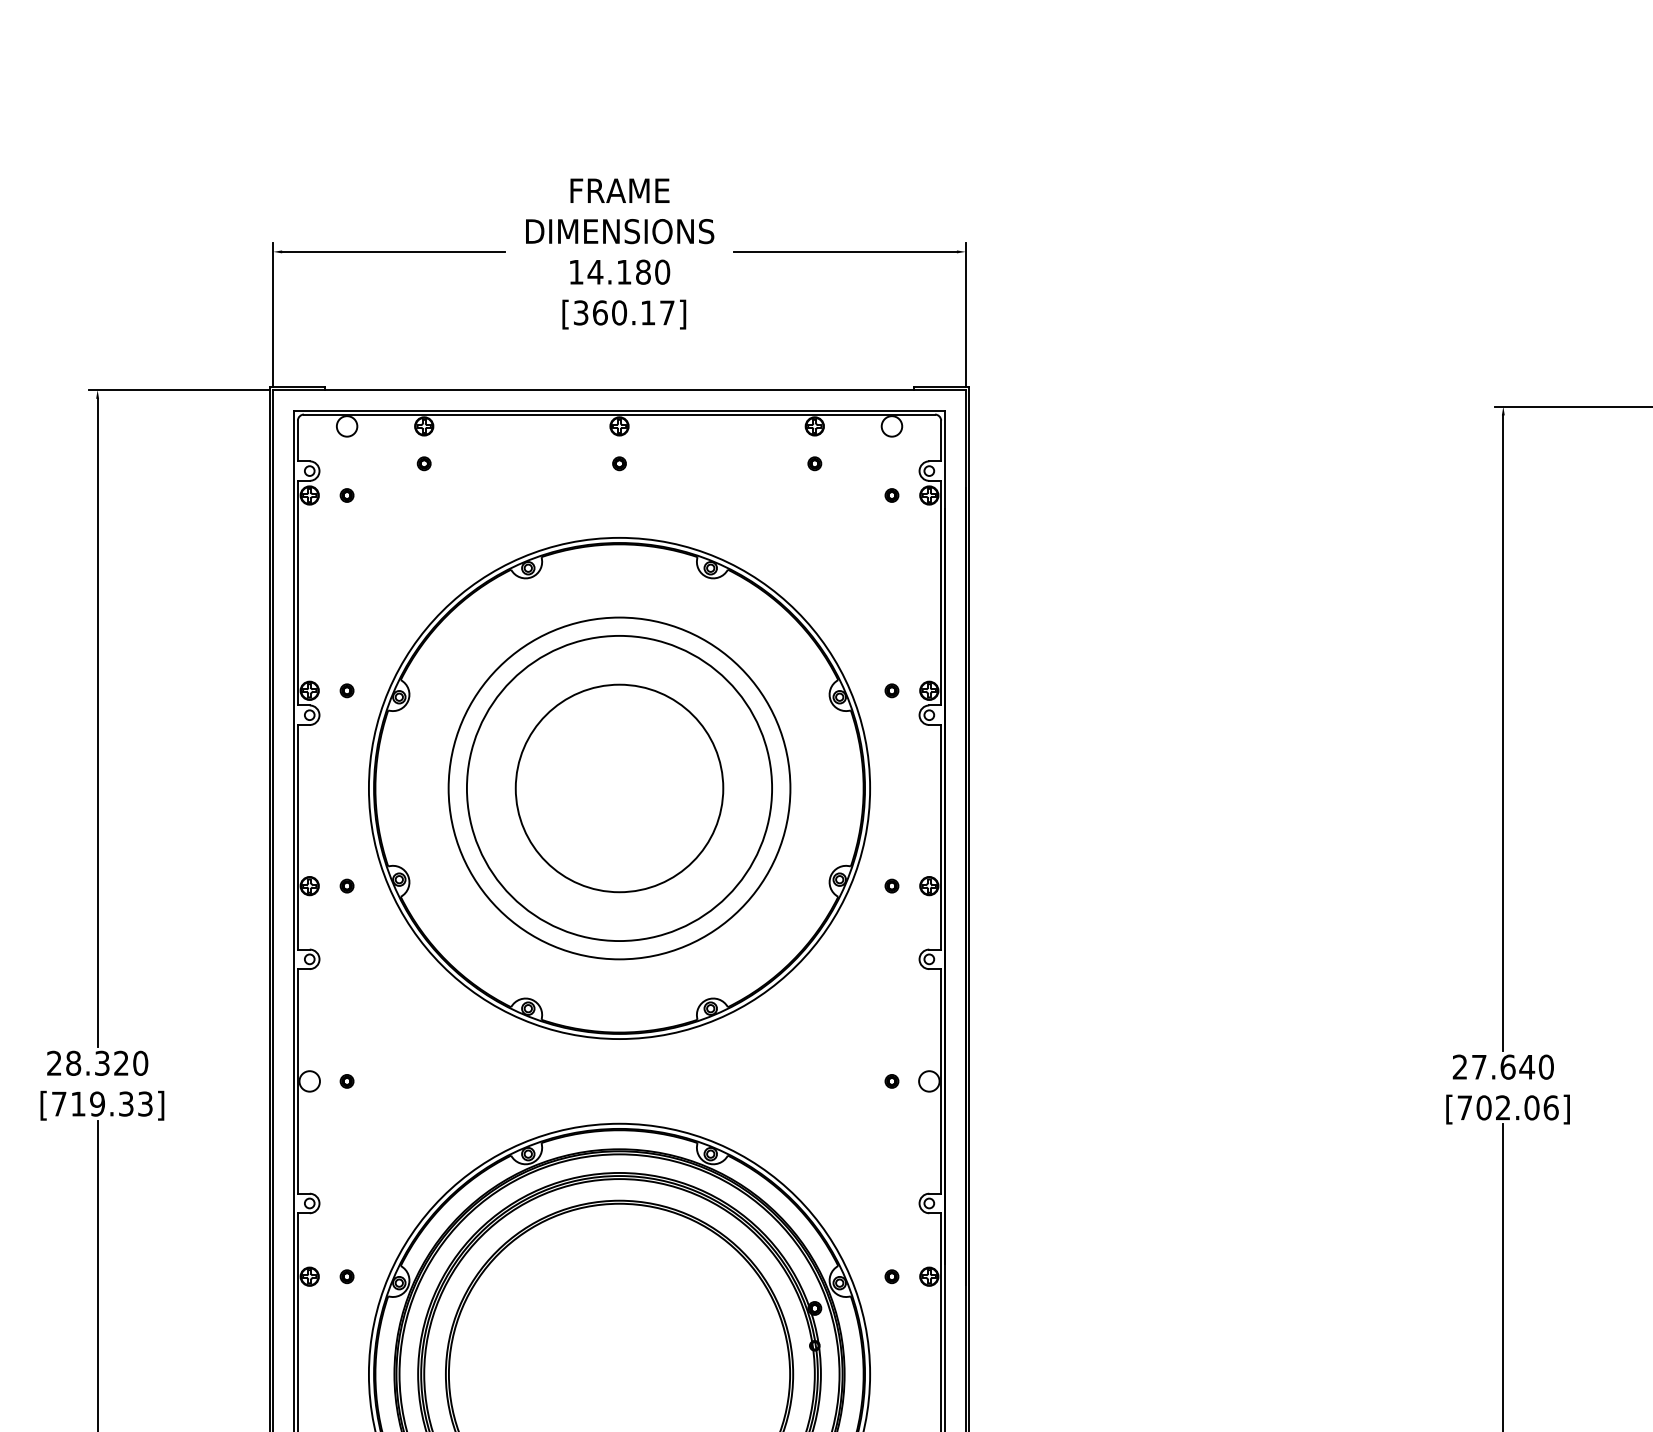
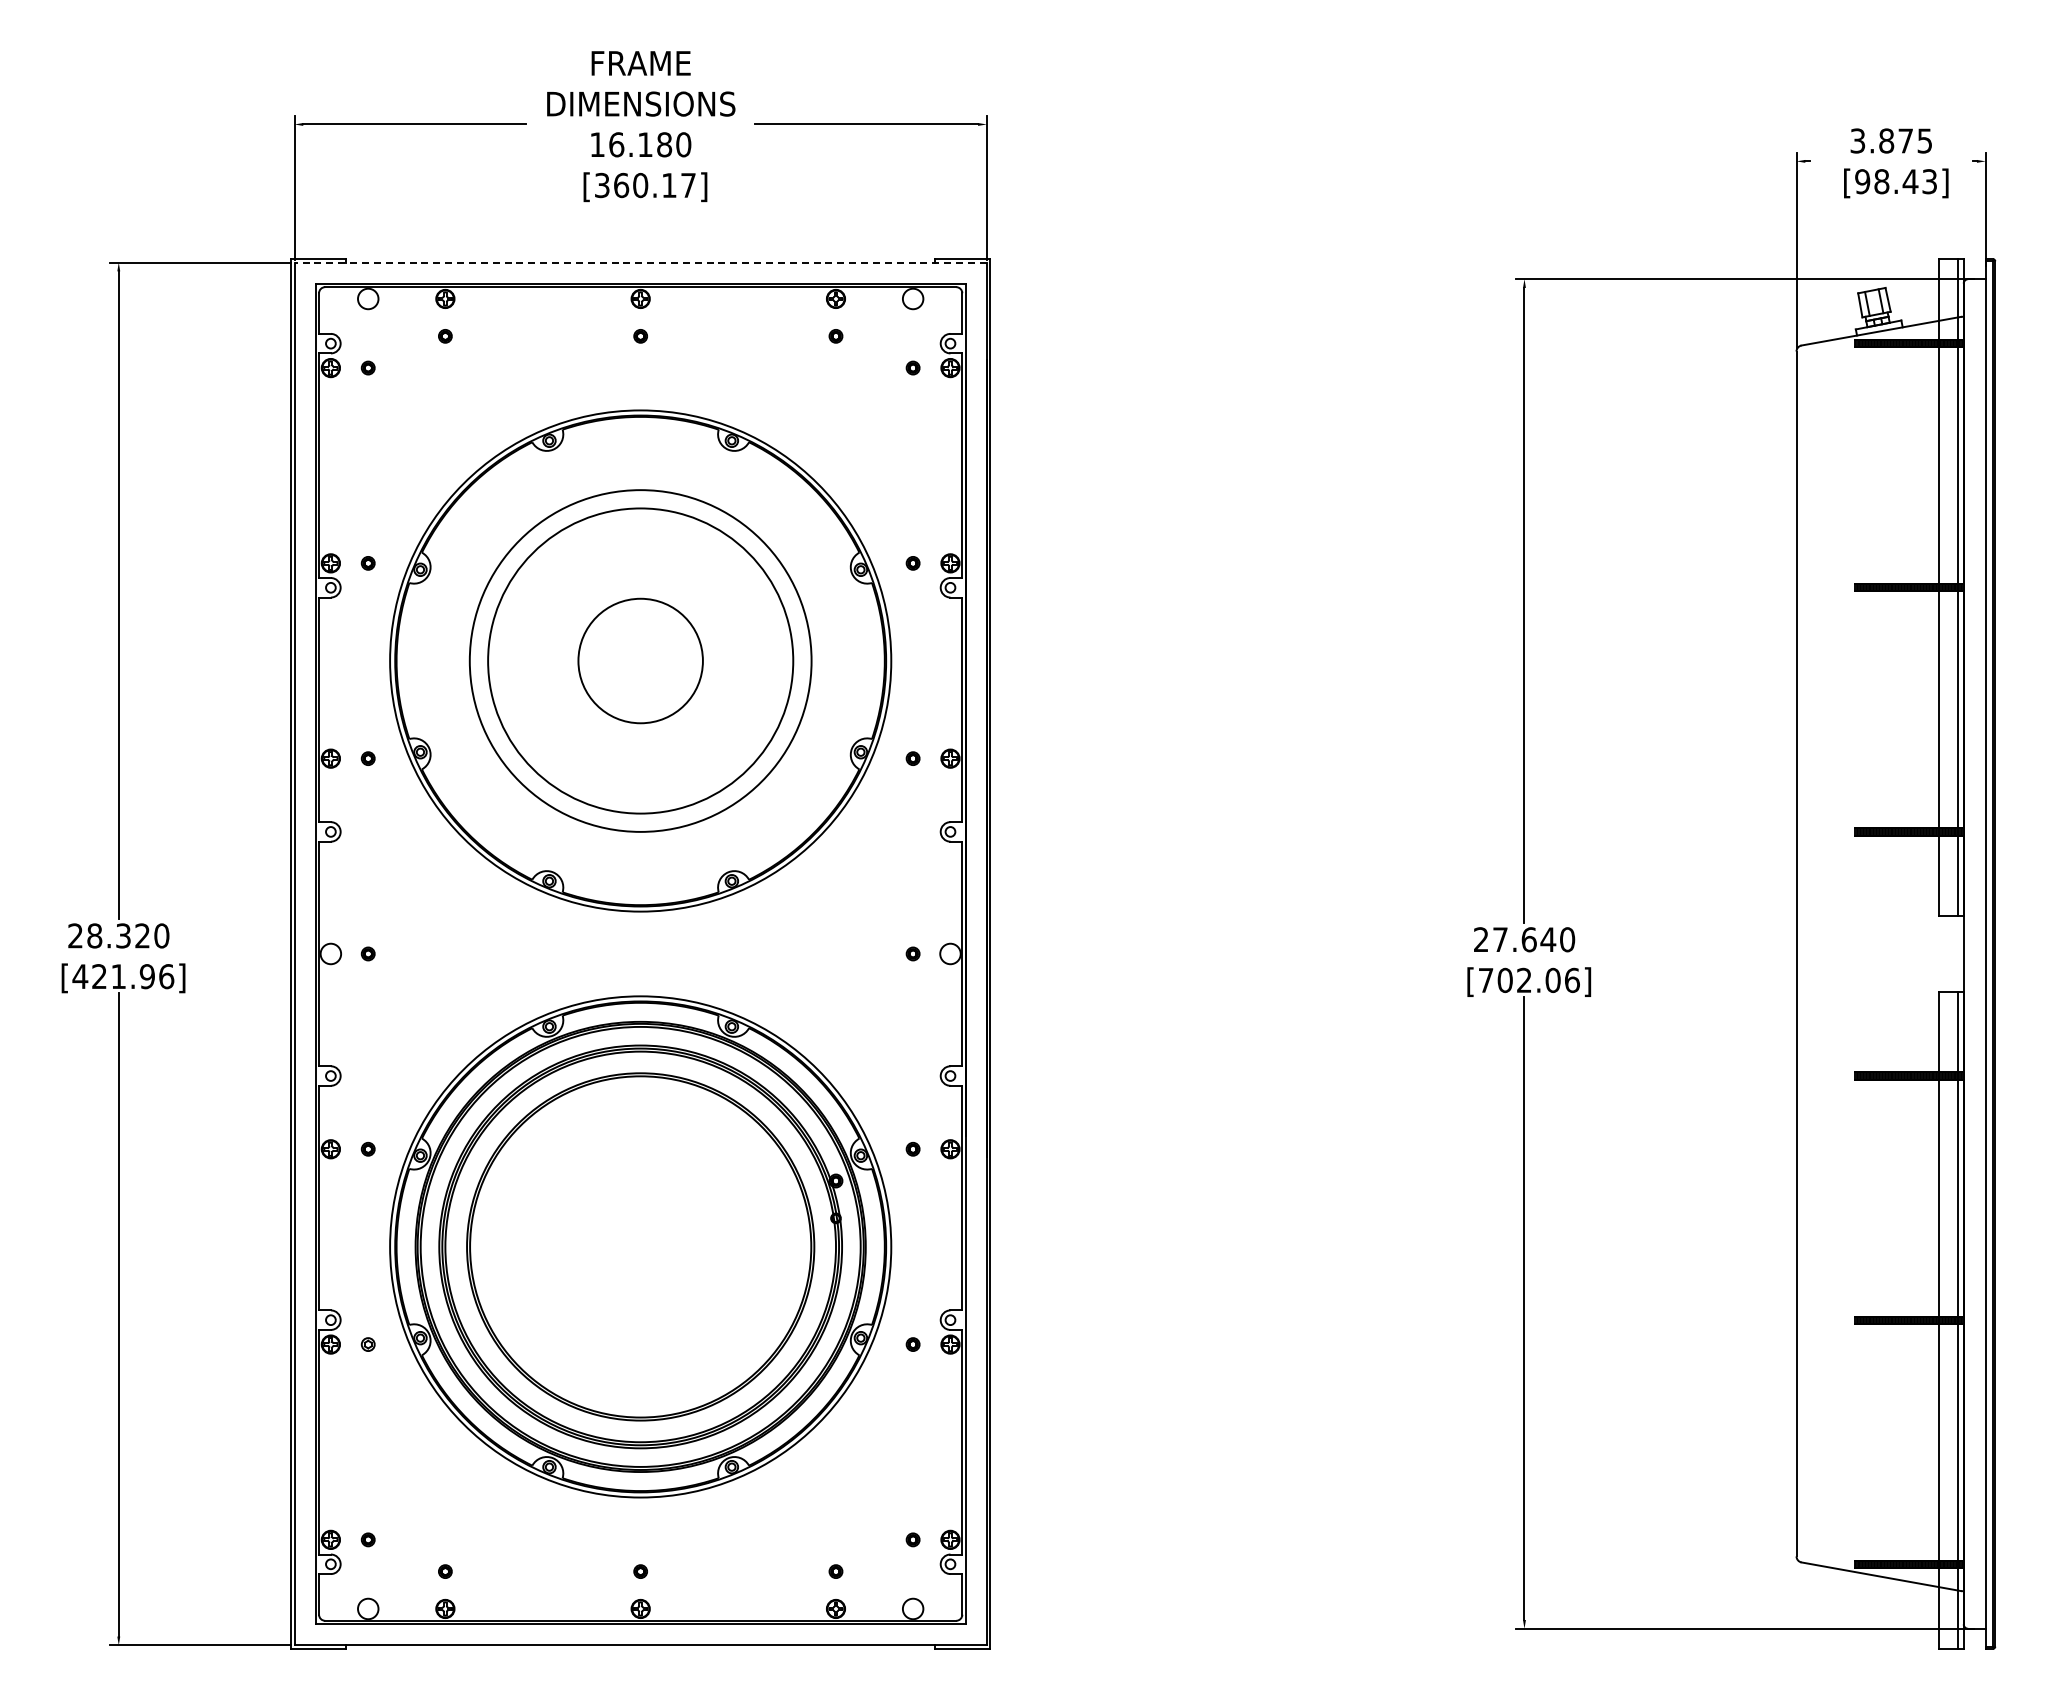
text: (595, 271) -> (616, 144), 14.180 -> 16.180
line: (619, 389) -> (640, 262), solid -> dashed
circle: (619, 787) -> (640, 660), size x0.6
text: (102, 1103) -> (123, 976), [719.33] -> [421.96]

